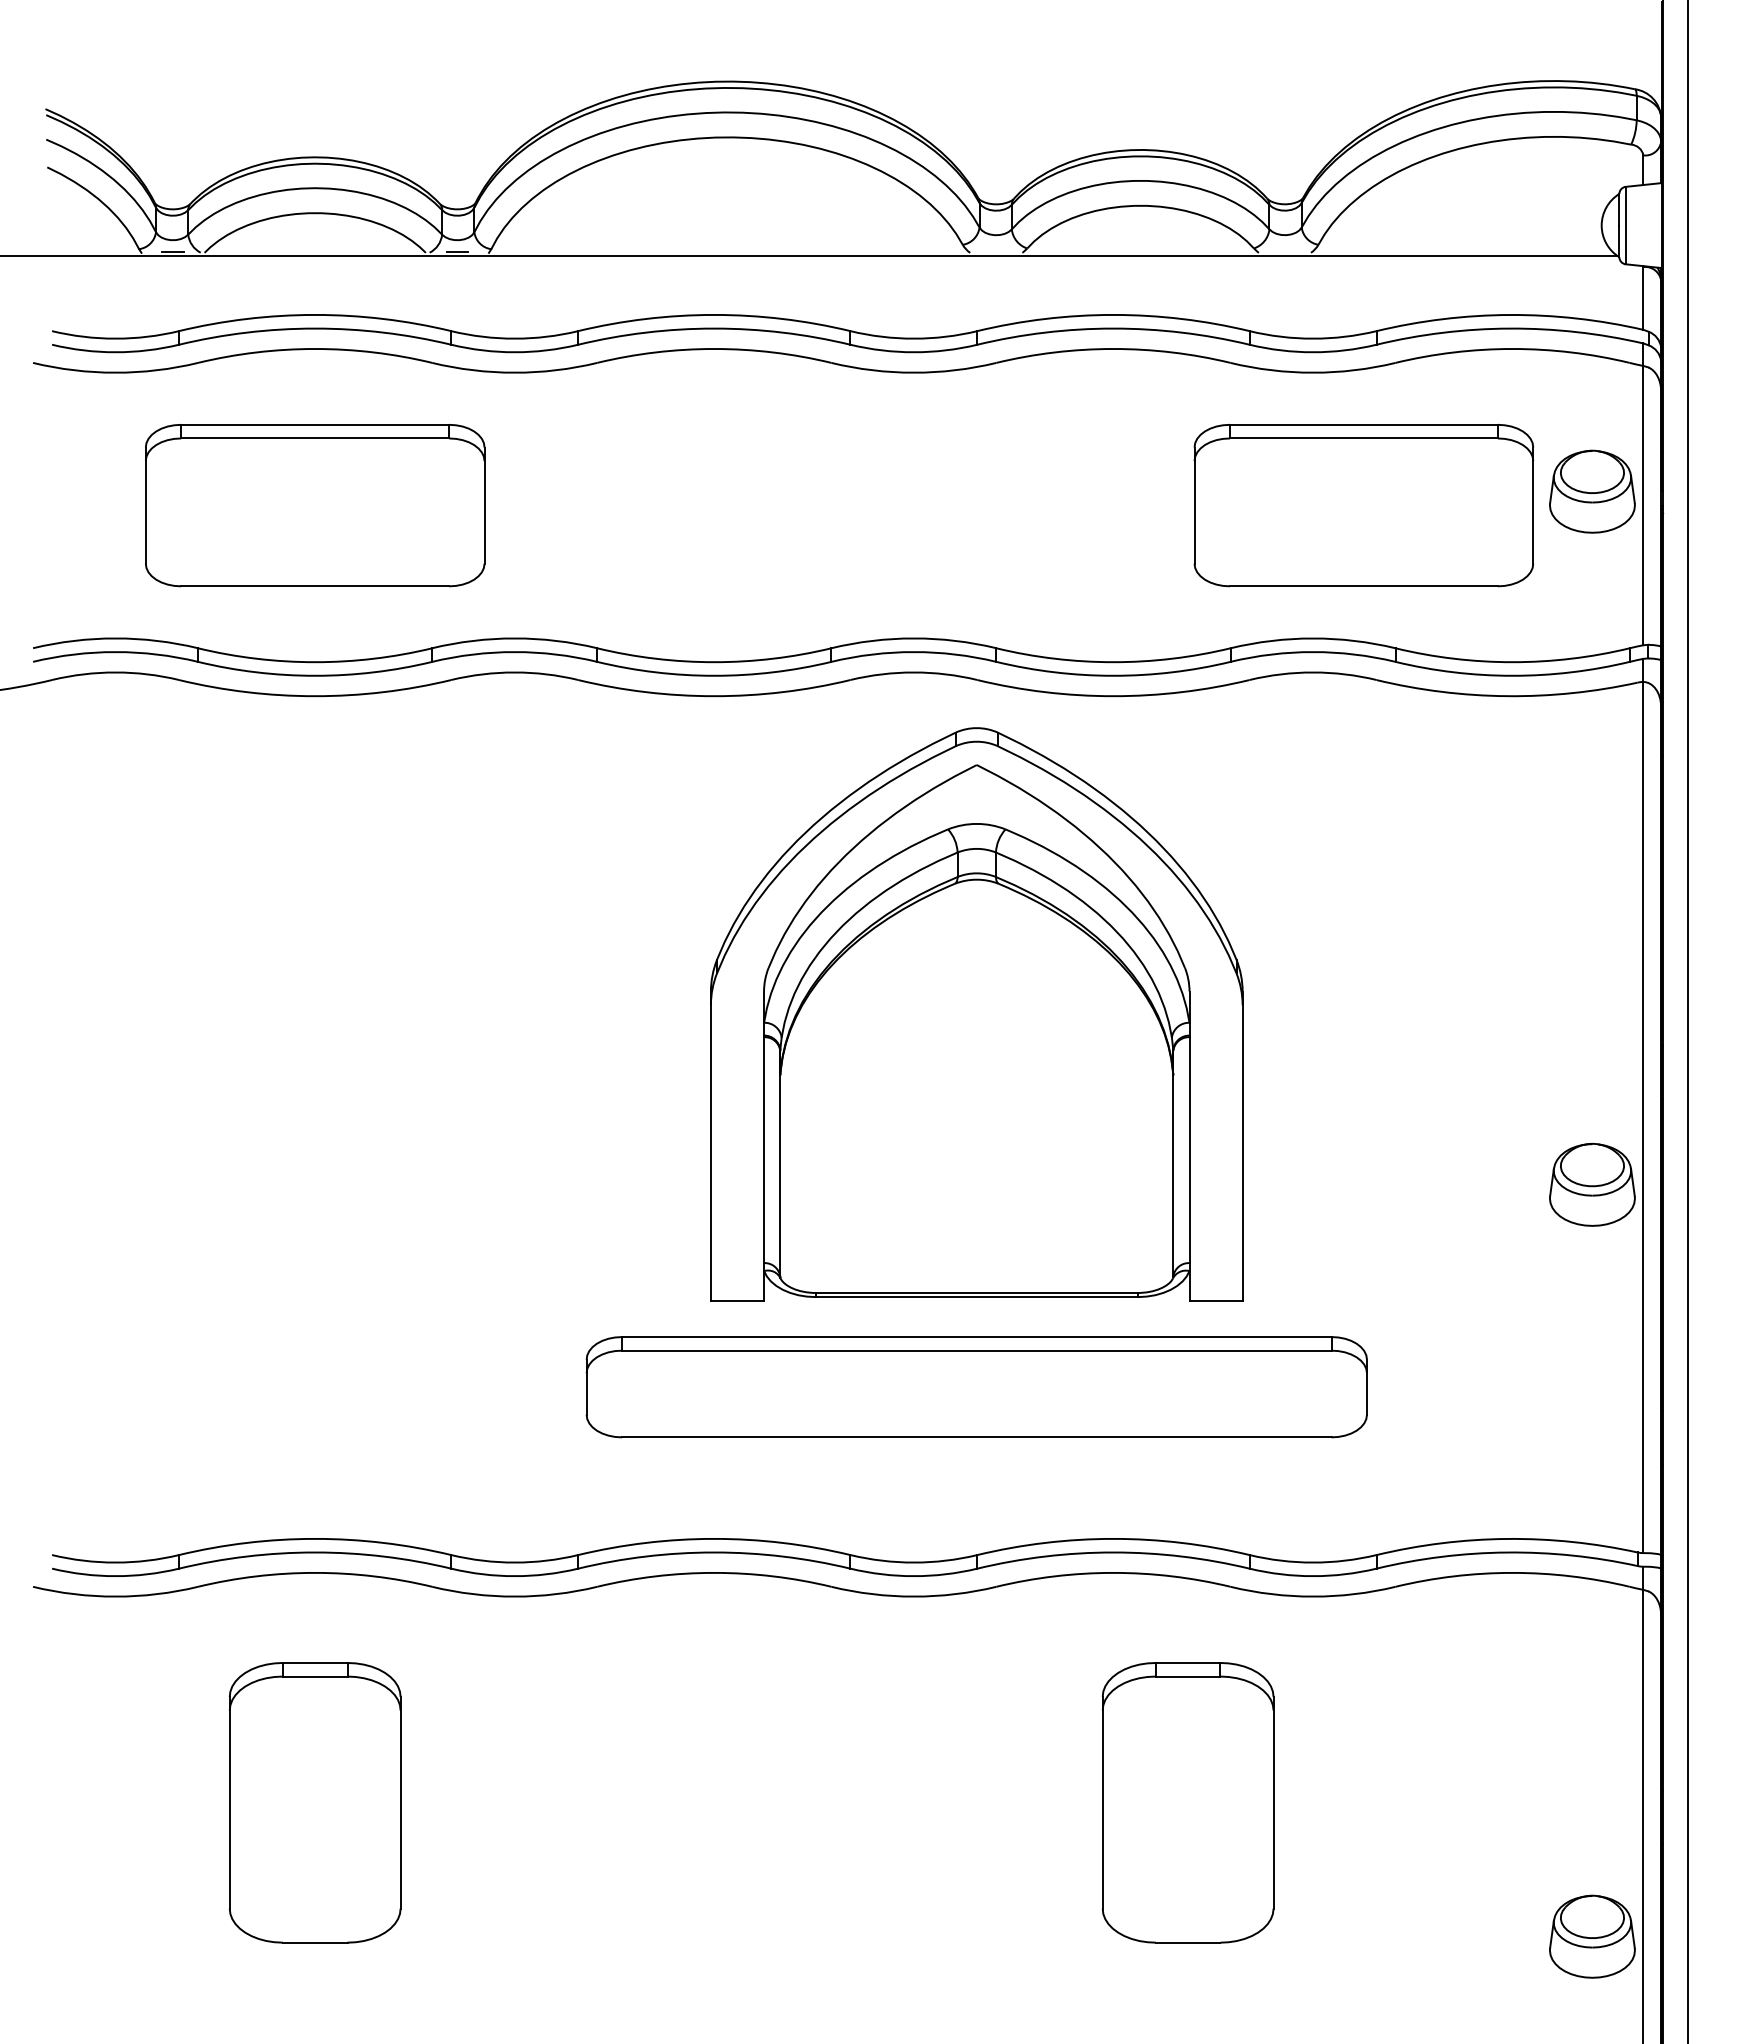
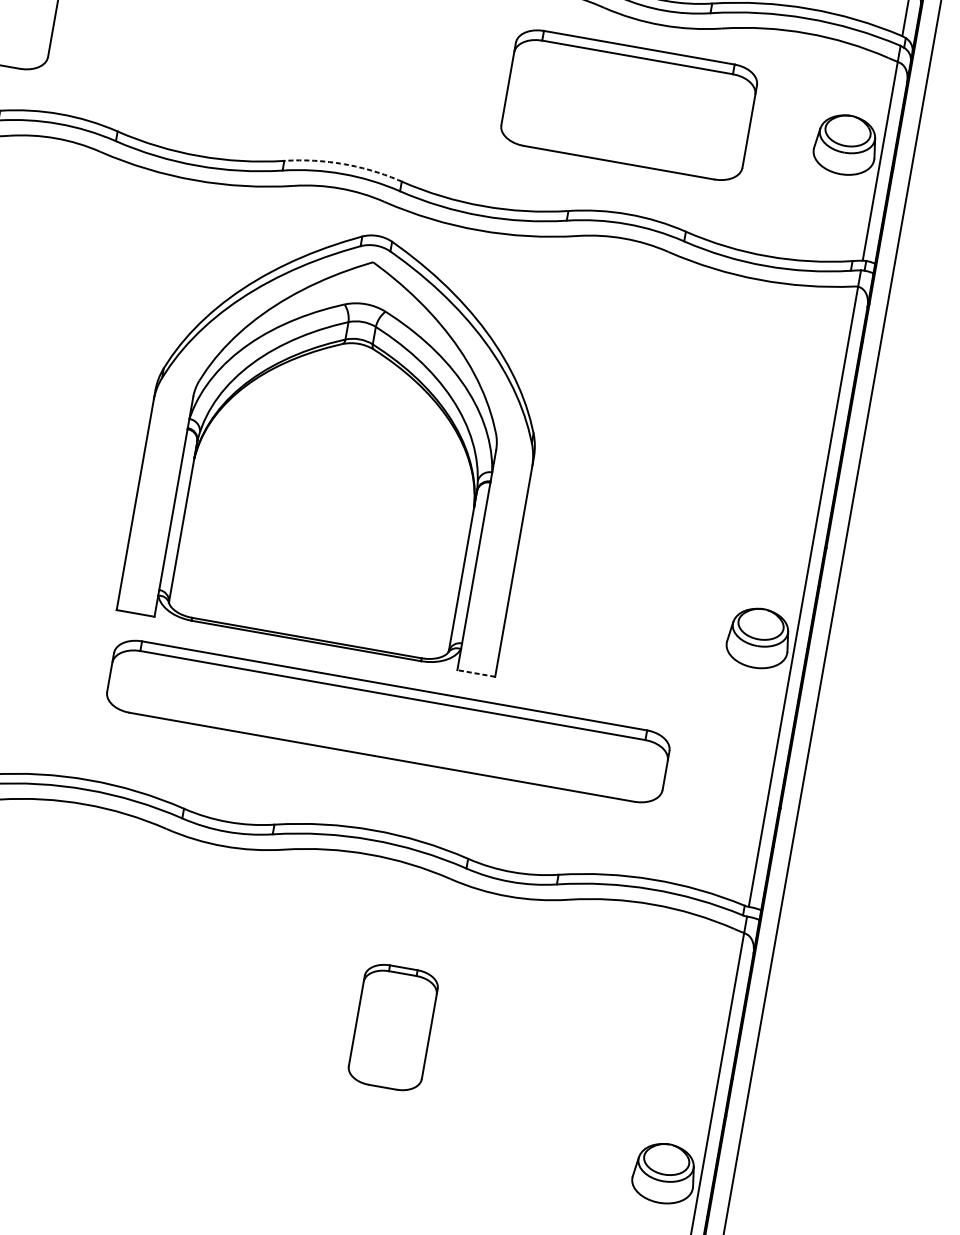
part: (1363, 505) -> (628, 105), moved
arc: (913, 638) -> (344, 164), solid -> dashed
line: (1216, 1300) -> (476, 673), solid -> dashed
part: (976, 1387) -> (388, 721), moved
part: (1187, 1802) -> (392, 1027), size x0.6

